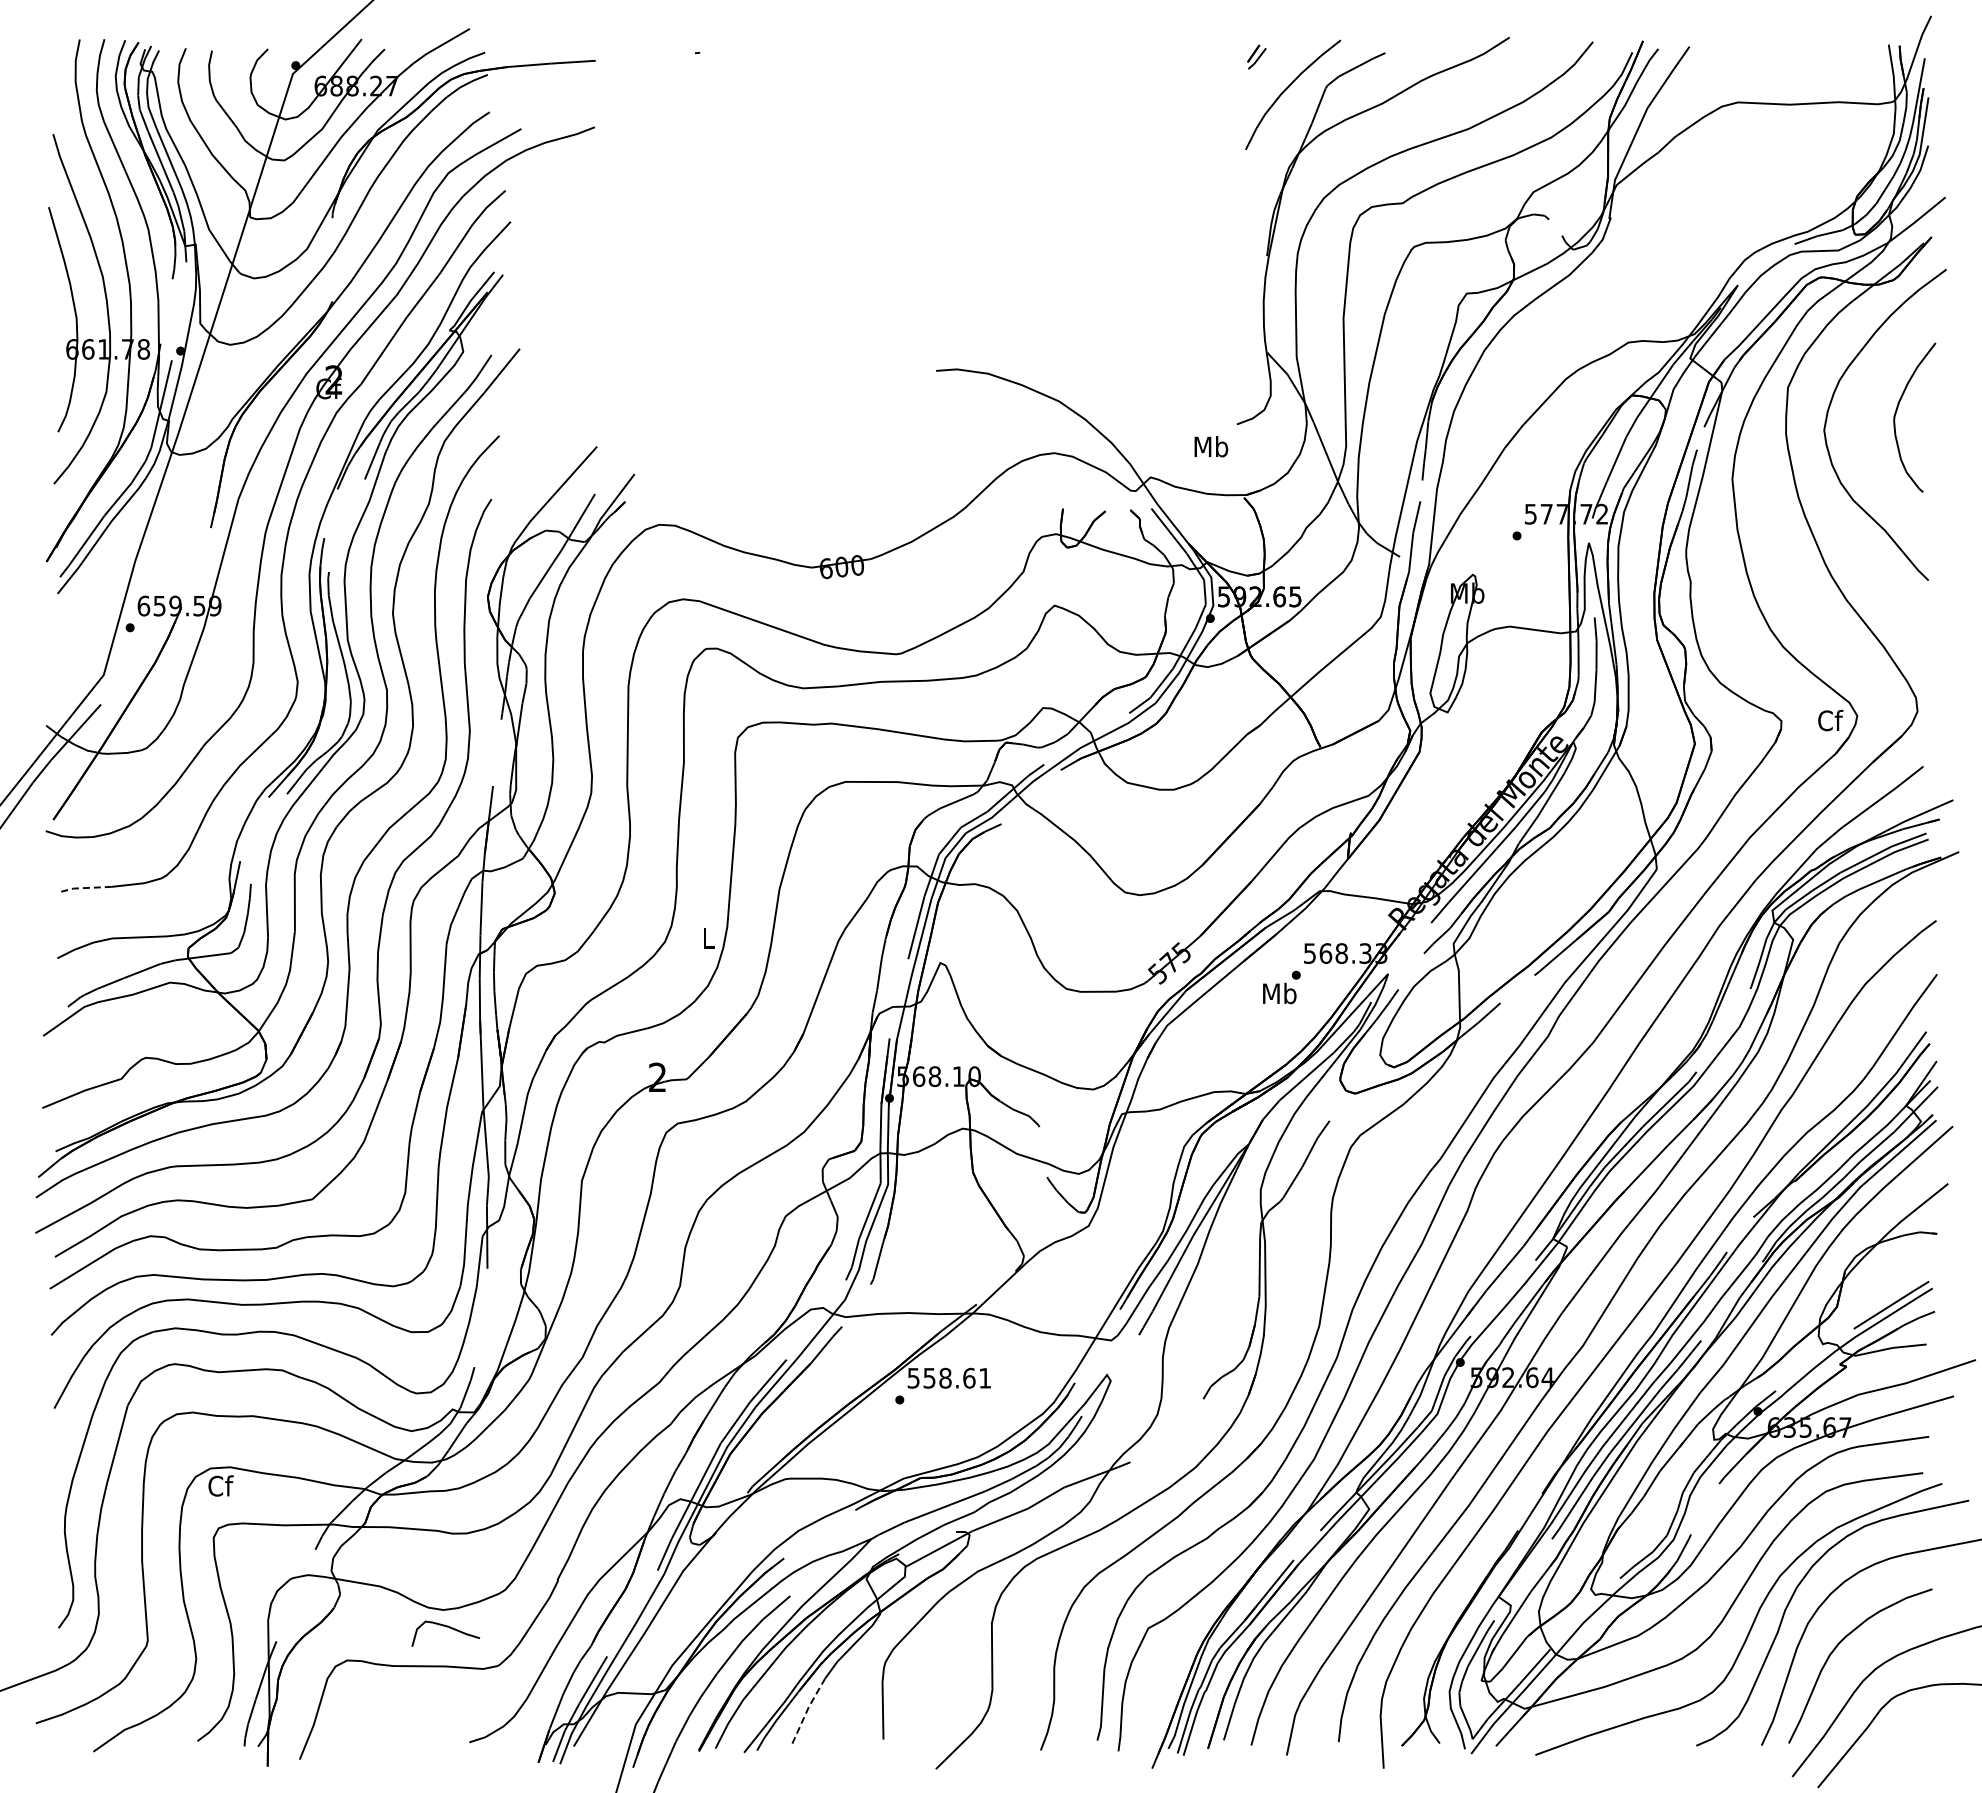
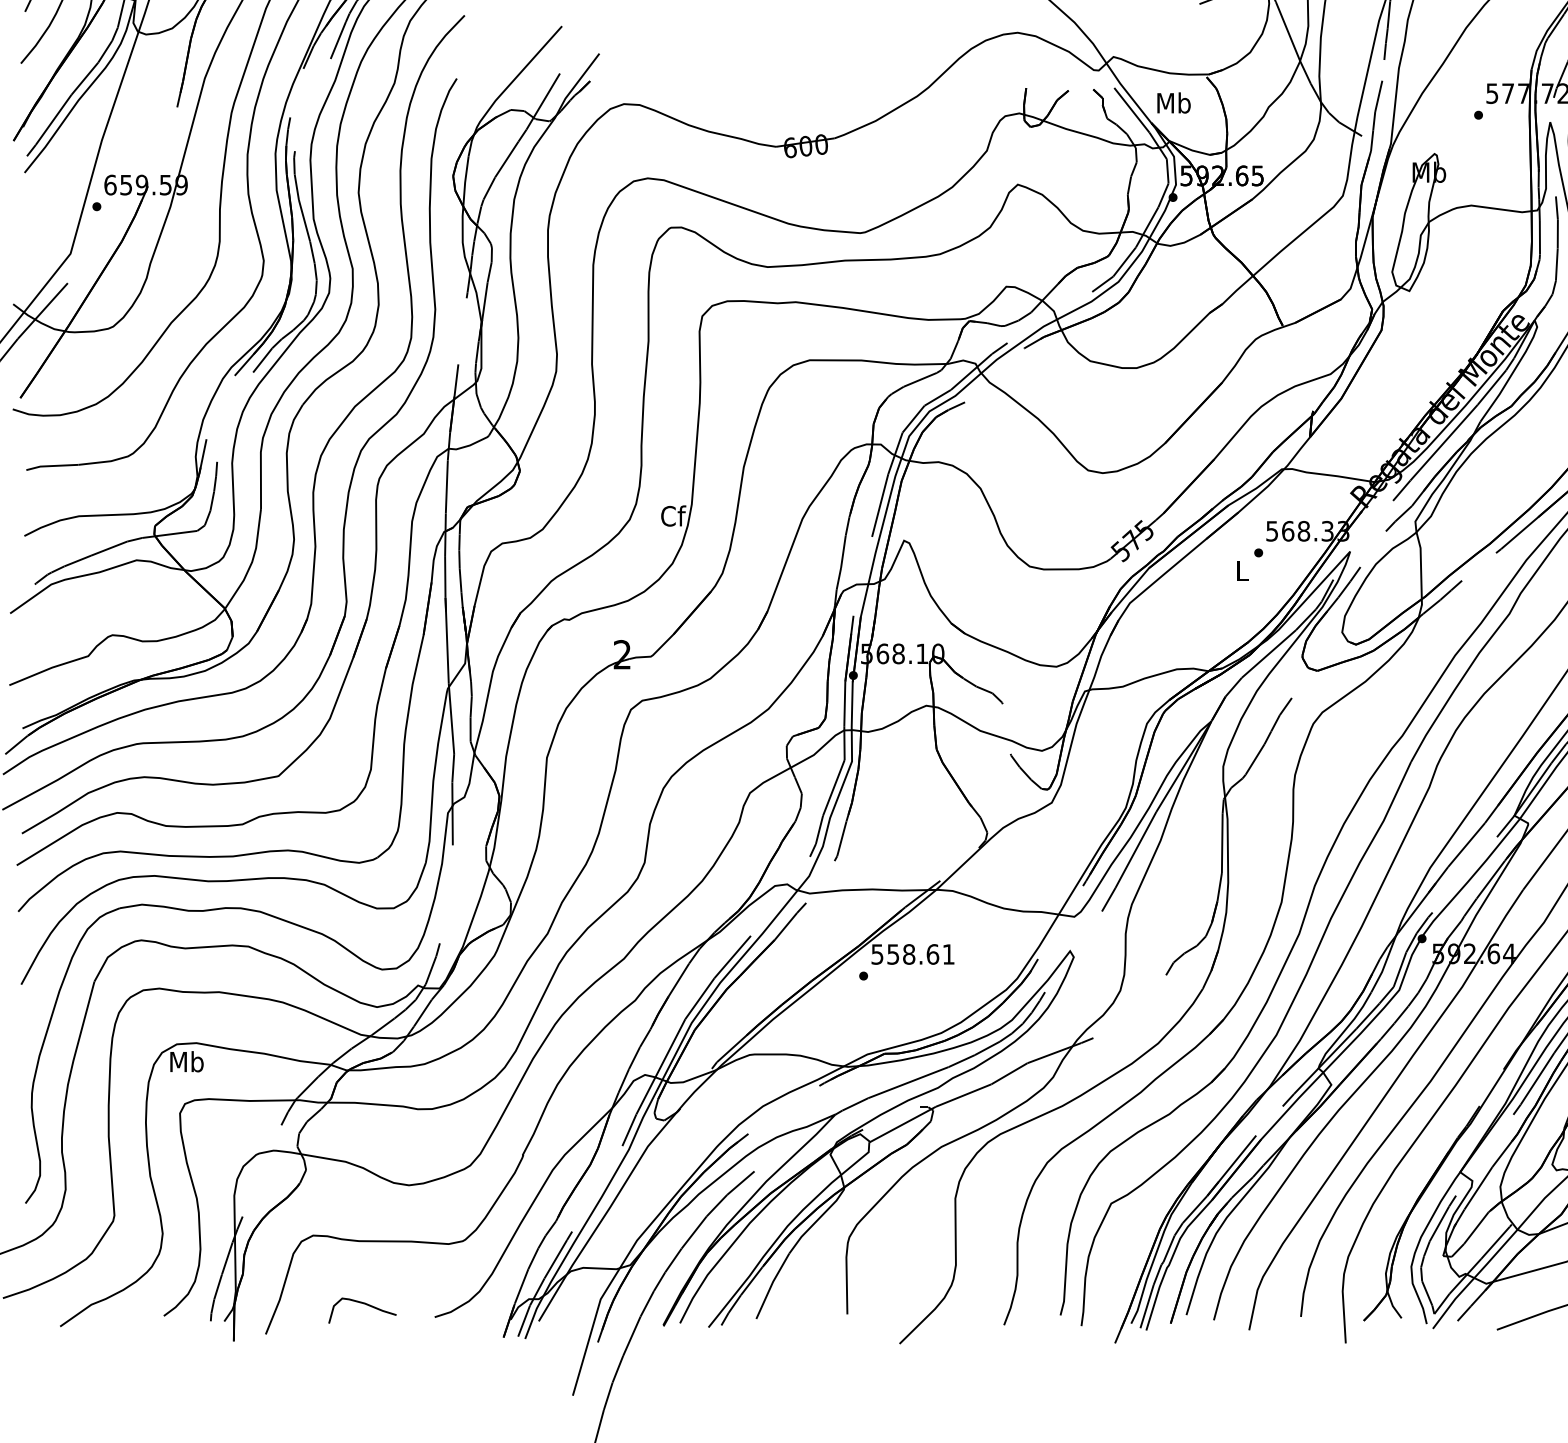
text: (1211, 446) -> (1174, 102), moved
line: (84, 888) -> (51, 466), dashed -> solid
text: (708, 937) -> (673, 515), L -> Cf
text: (1279, 993) -> (1241, 571), Mb -> L
text: (220, 1485) -> (186, 1061), Cf -> Mb
curve: (446, 1627) -> (363, 1304), moved
line: (807, 1710) -> (771, 1285), dashed -> solid

